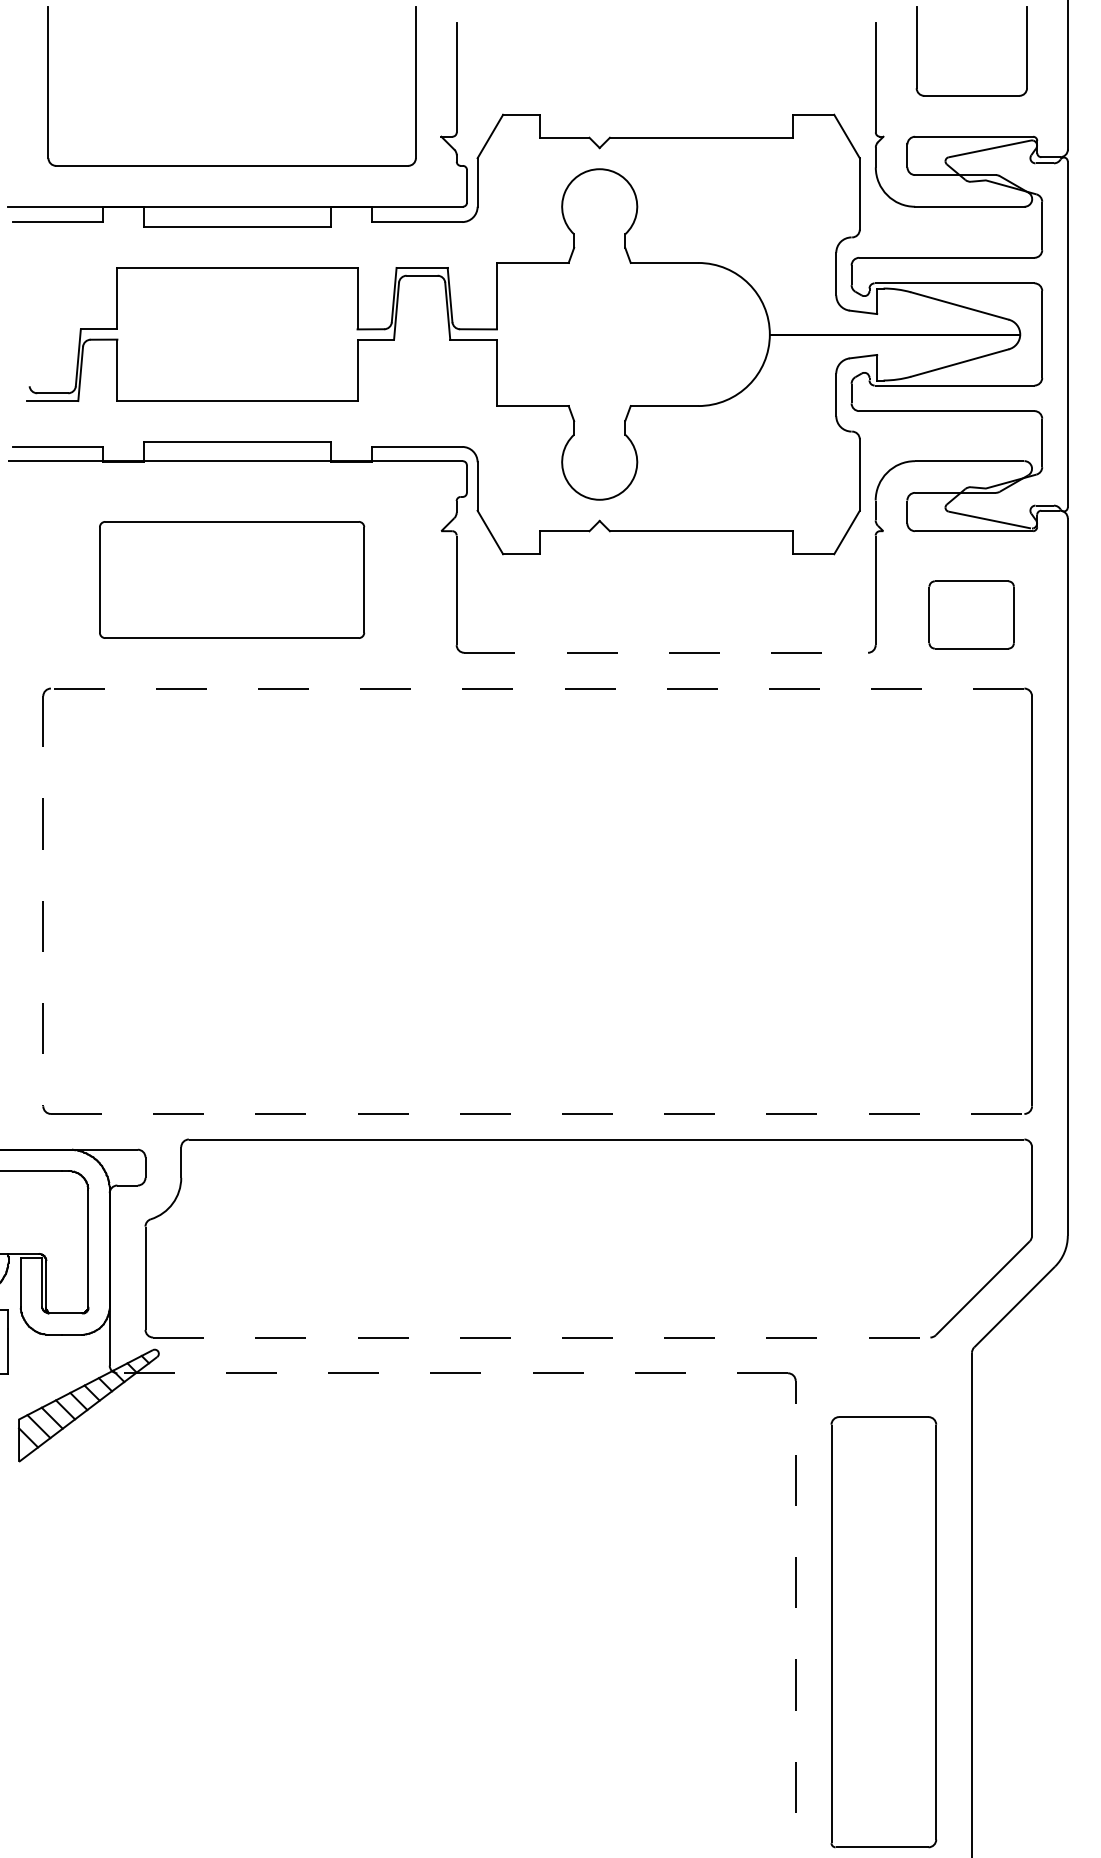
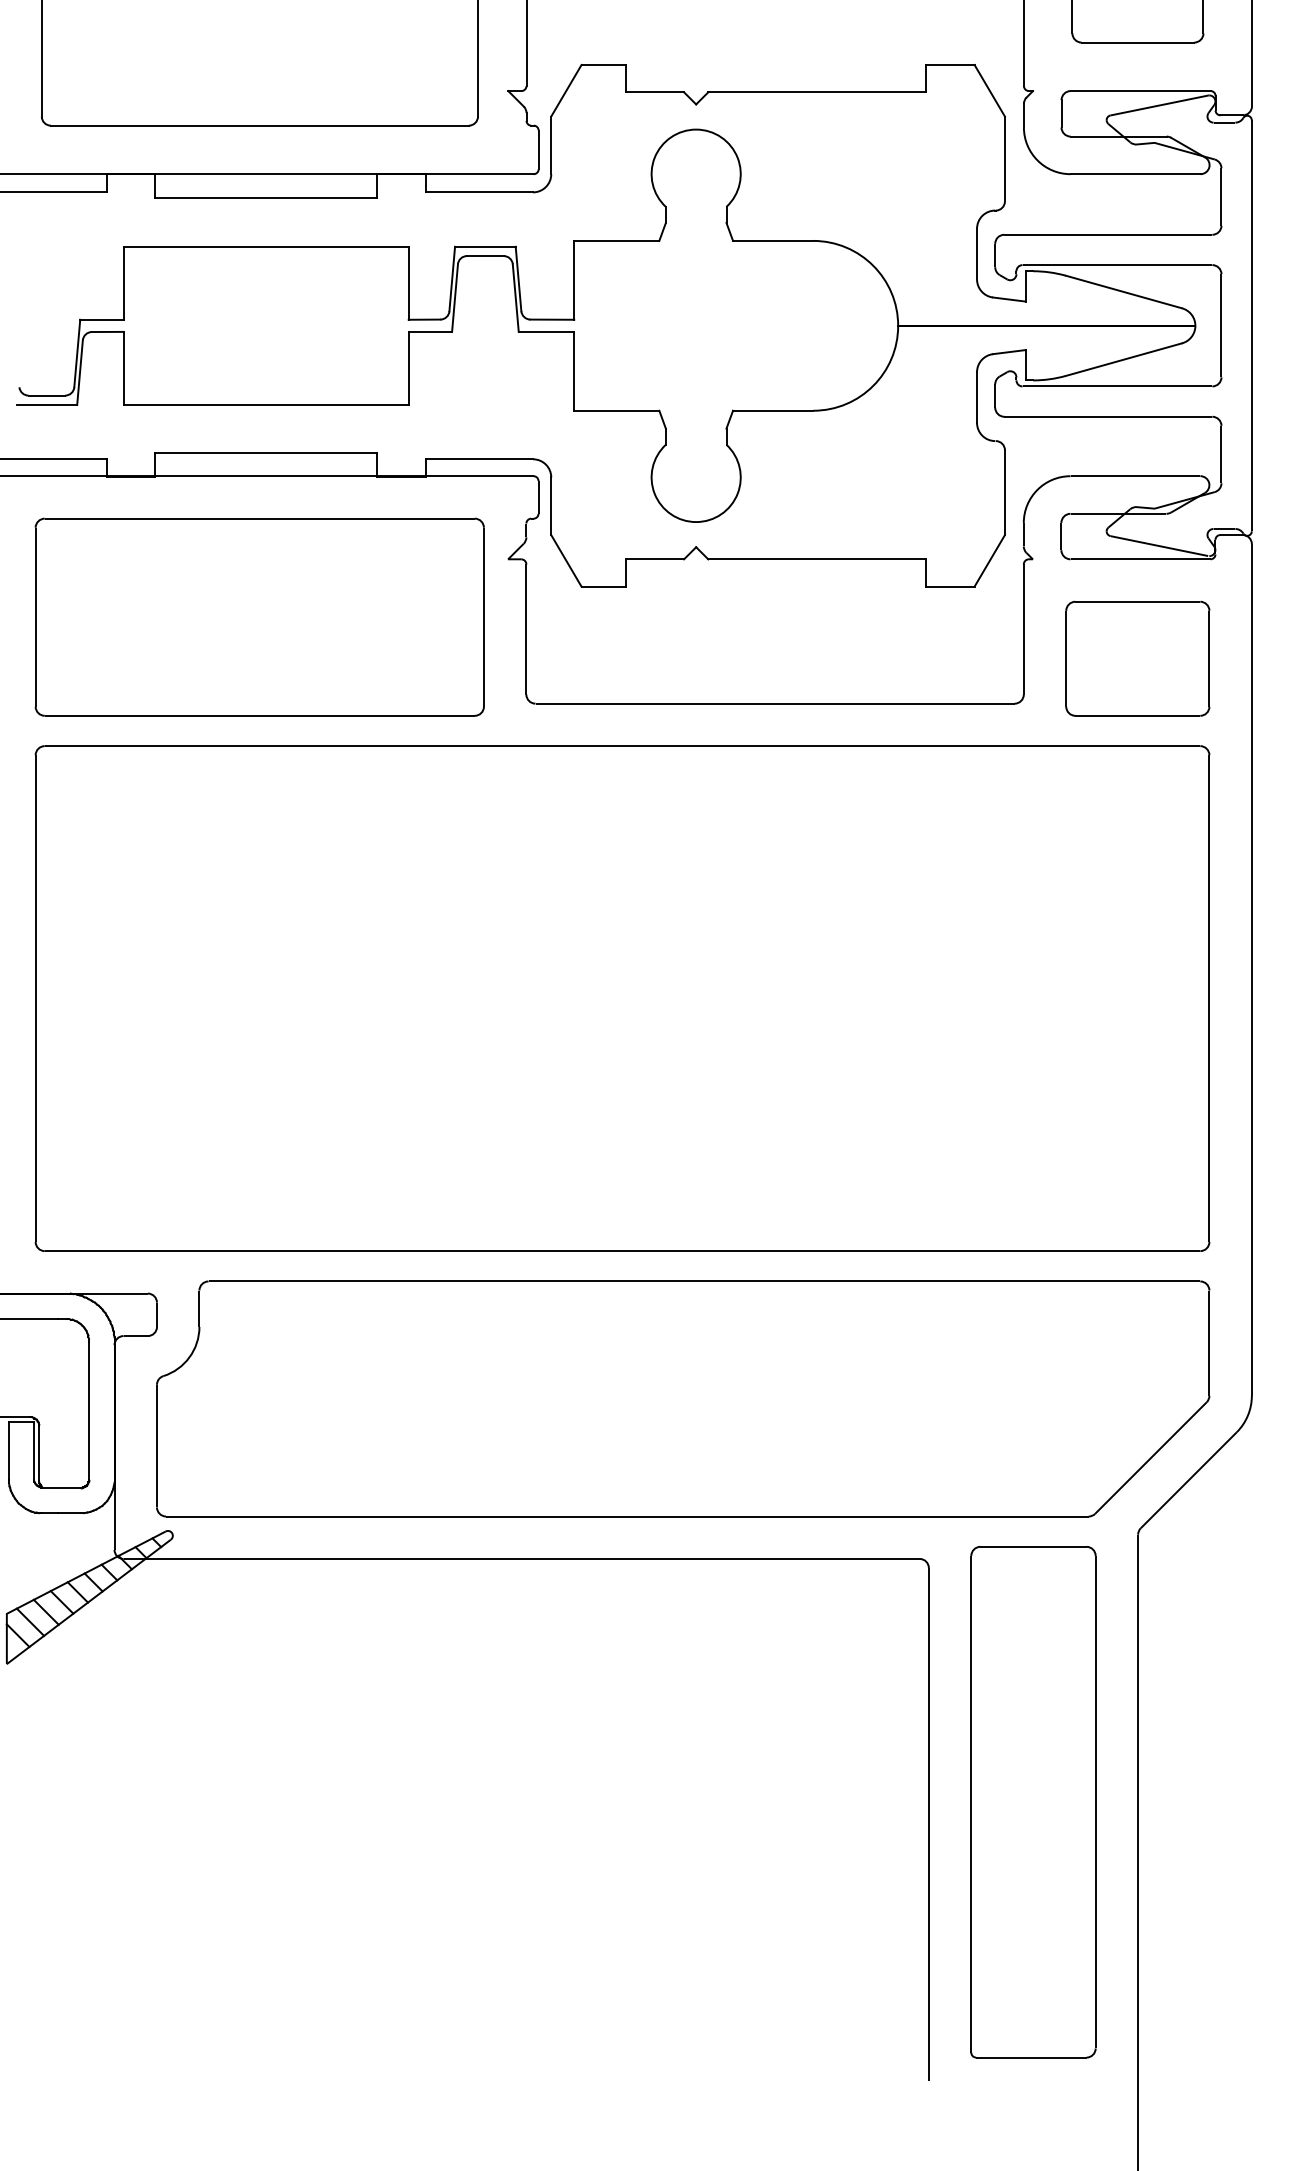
part: (231, 579) -> (259, 616), size x1.43
part: (971, 614) -> (1137, 658), size x1.43
line: (666, 652) -> (775, 703), dashed -> solid
line: (537, 688) -> (622, 746), dashed -> solid
line: (43, 901) -> (35, 998), dashed -> solid
line: (537, 1113) -> (622, 1250), dashed -> solid
line: (541, 1337) -> (627, 1516), dashed -> solid
line: (452, 1373) -> (521, 1559), dashed -> solid
line: (795, 1596) -> (928, 1823), dashed -> solid
part: (883, 1632) -> (1033, 1802), moved

